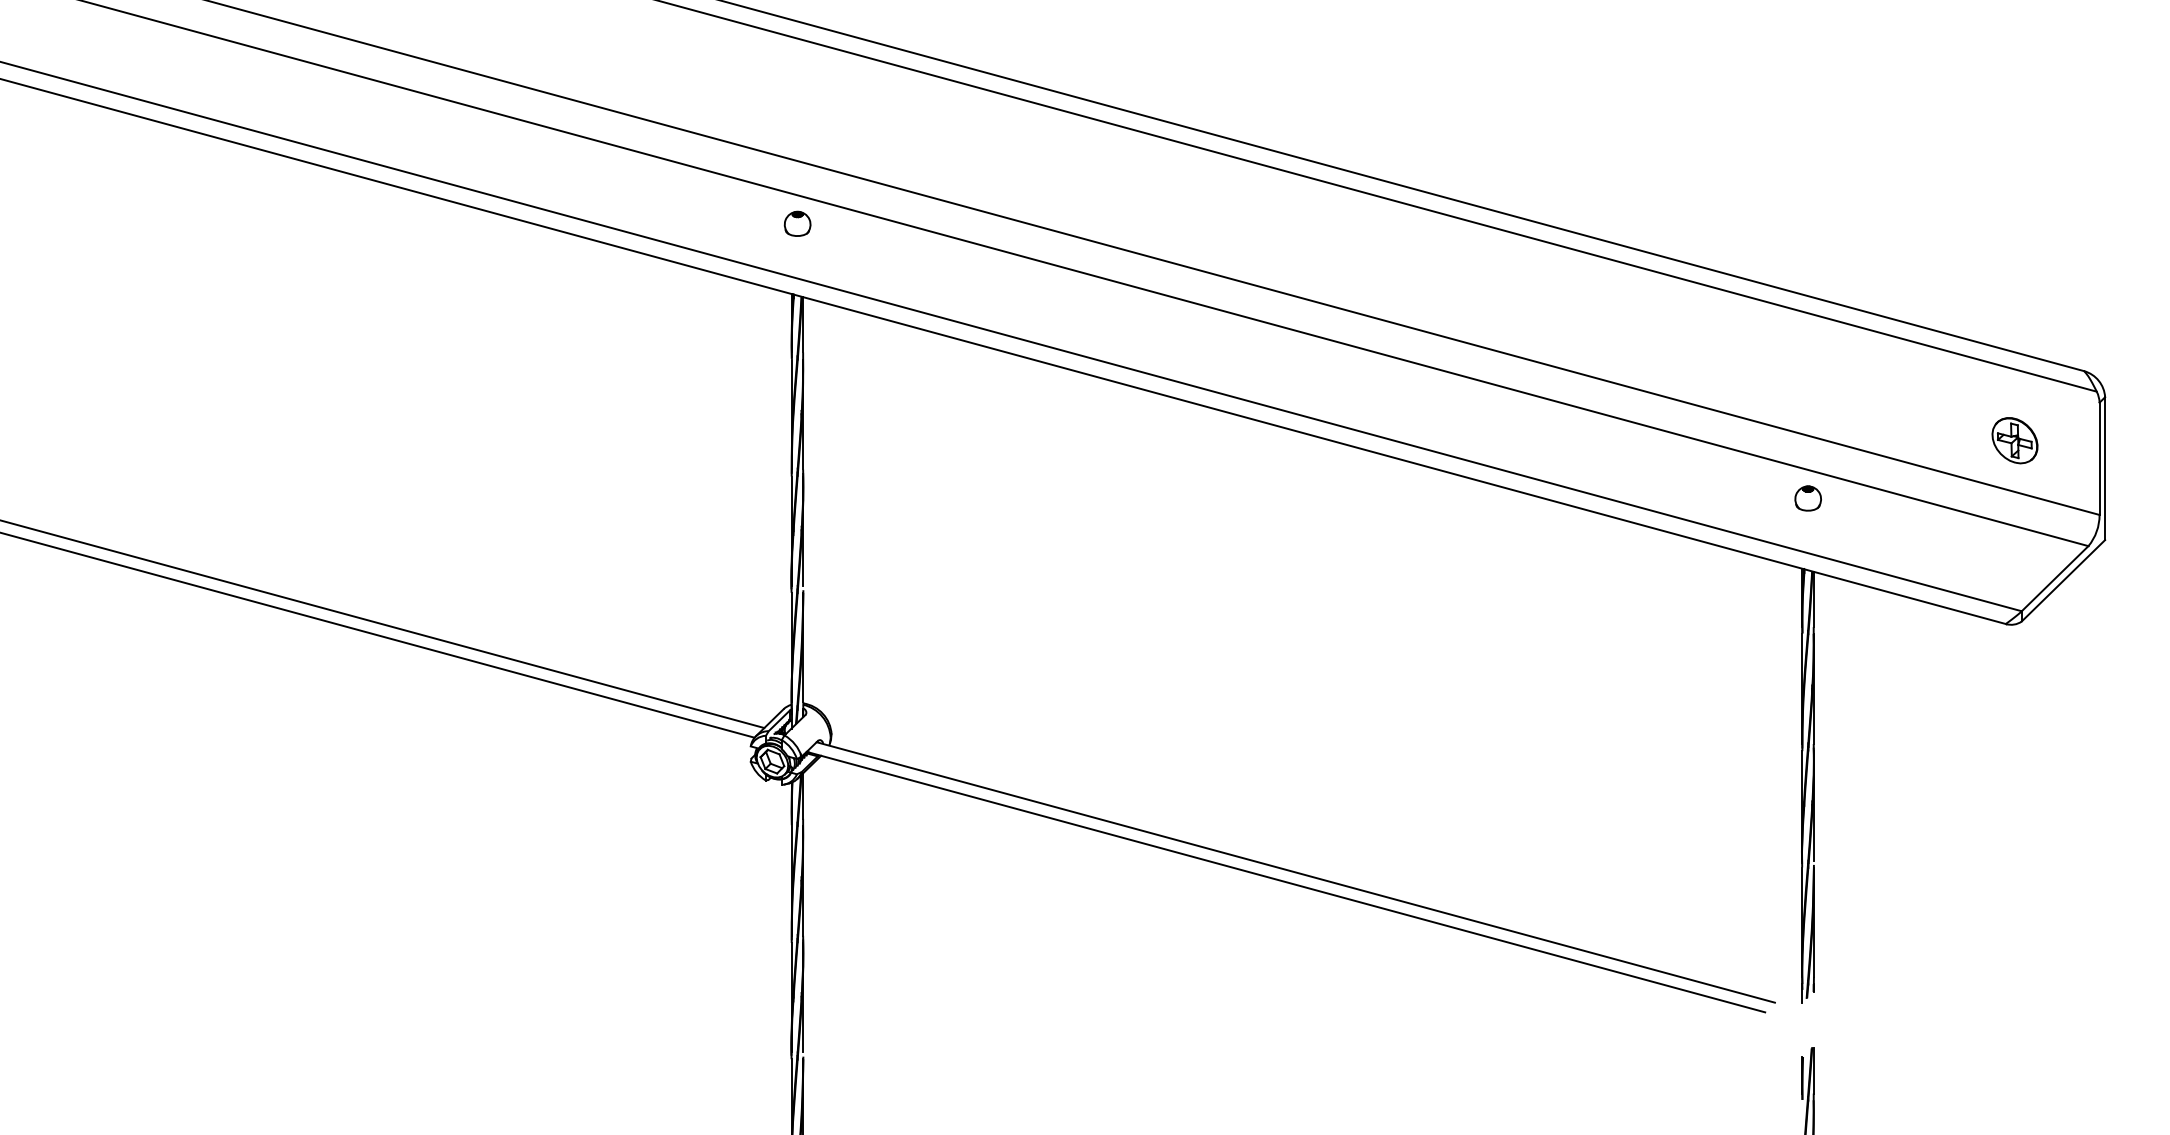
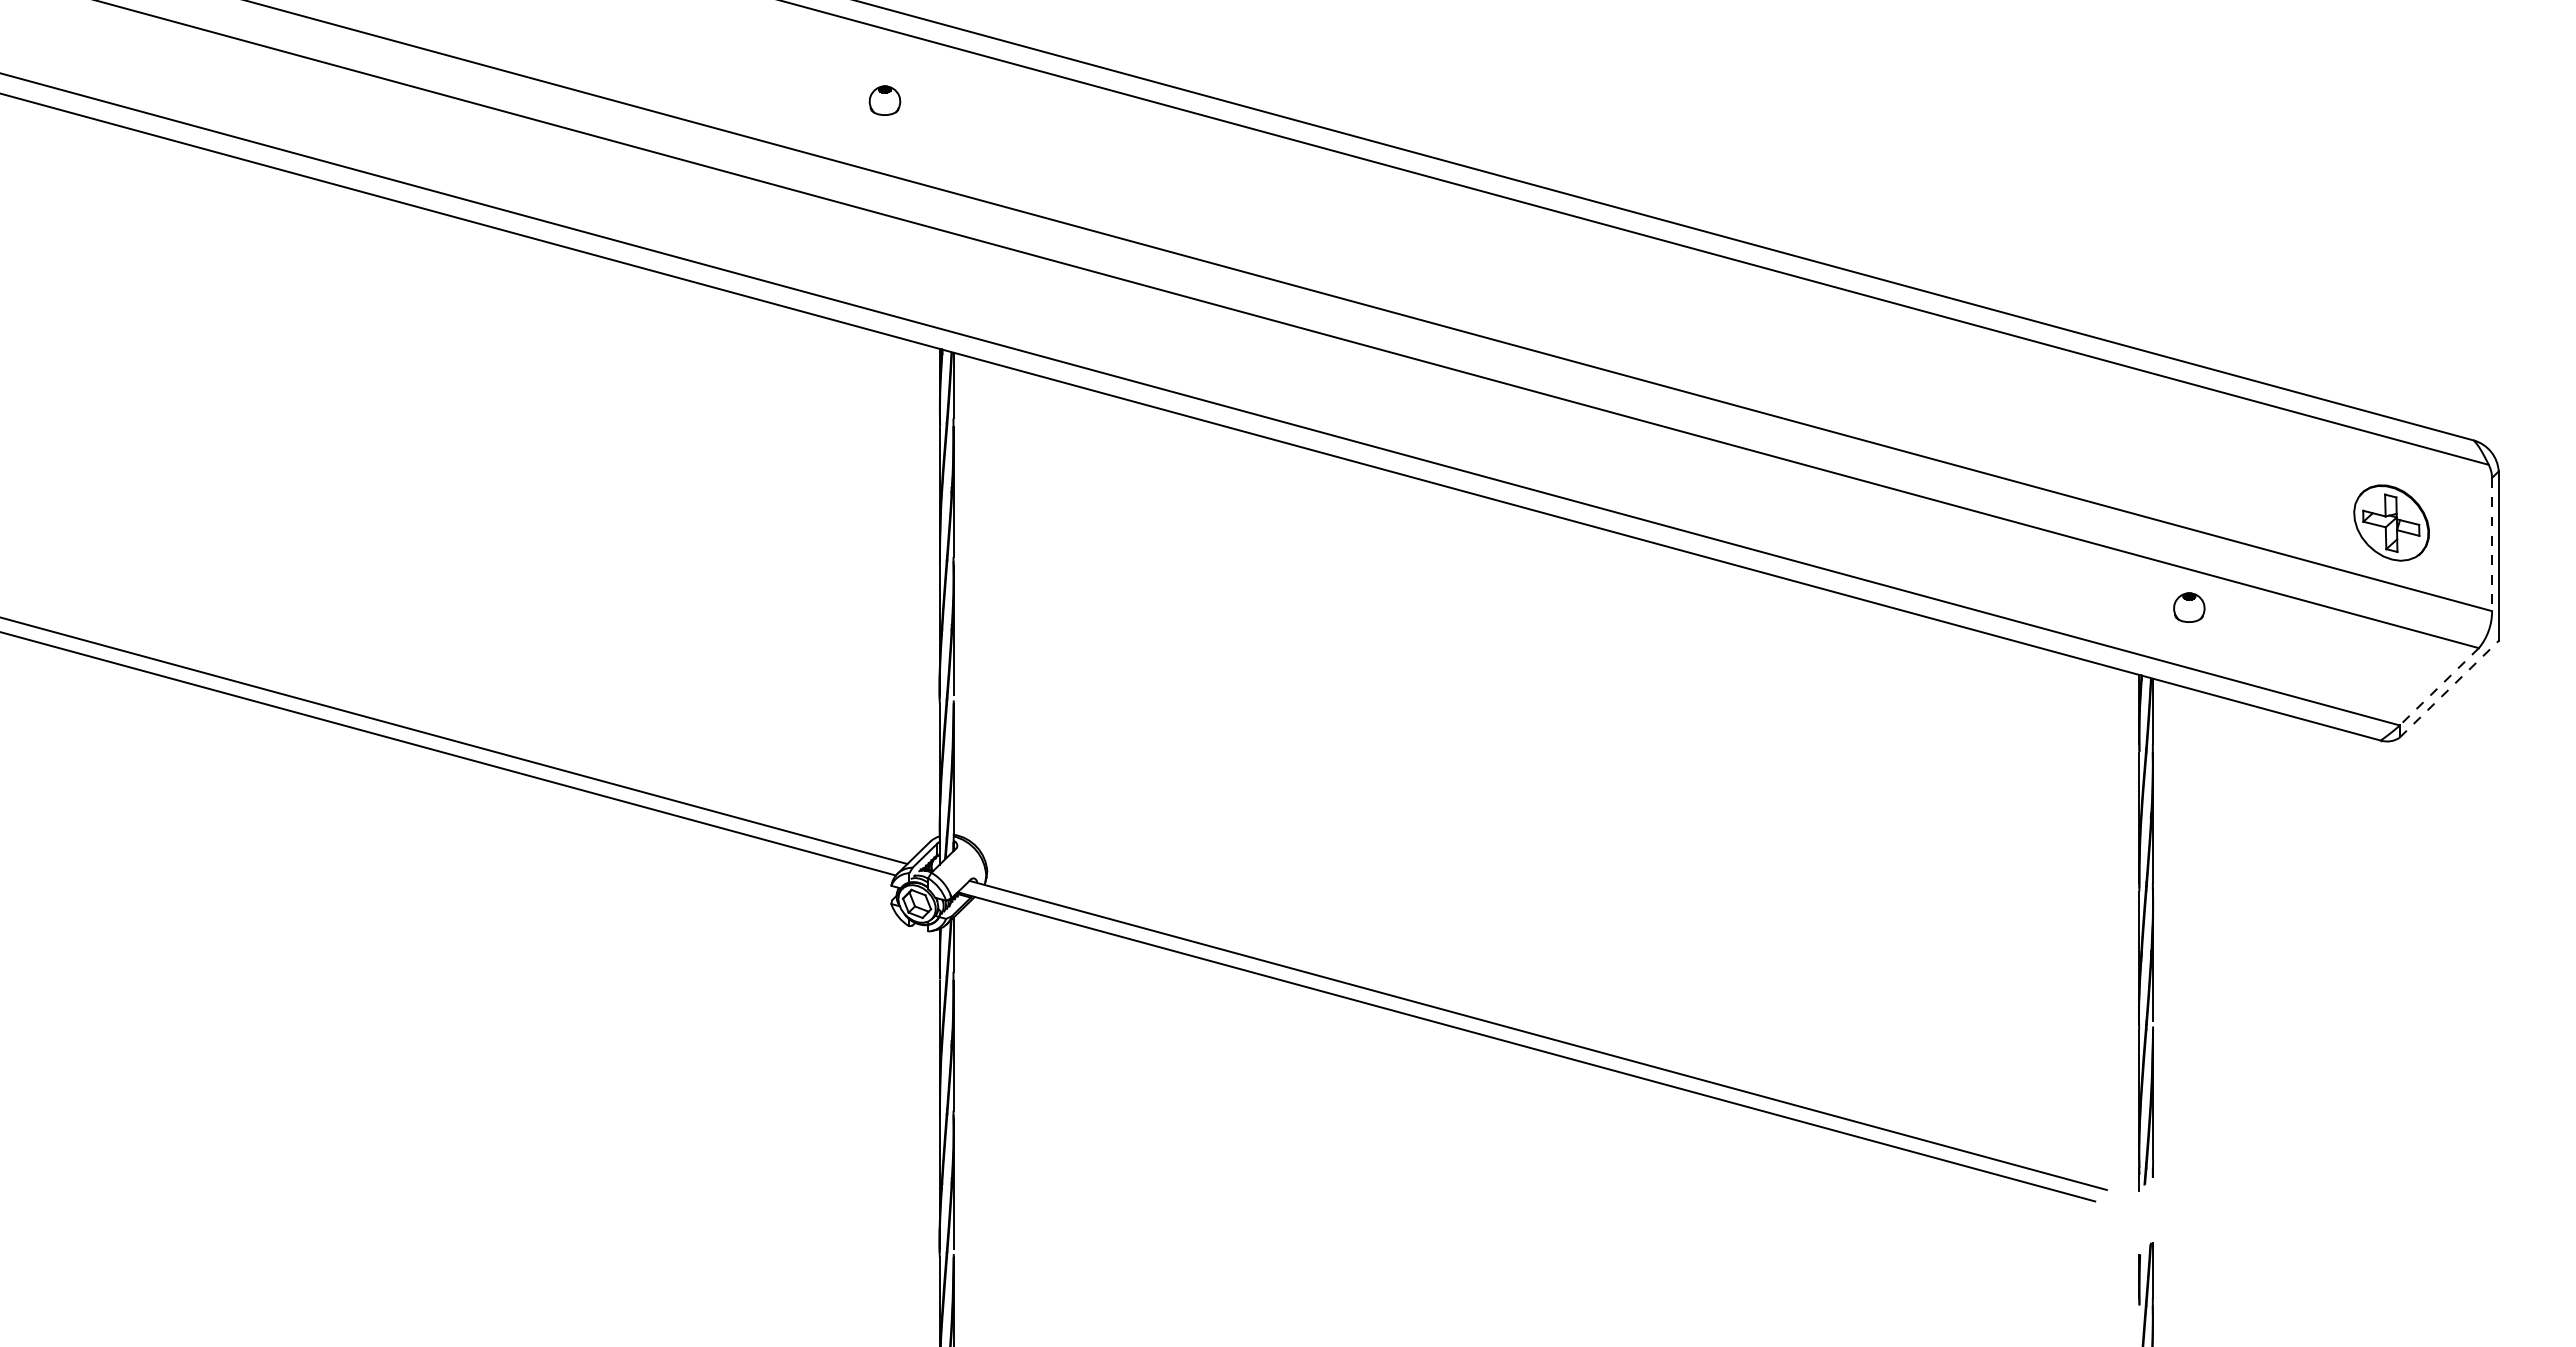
part: (797, 223) -> (884, 100), moved
part: (2014, 440) -> (2391, 522), size x1.4
line: (2099, 458) -> (2492, 544), solid -> dashed
part: (1808, 498) -> (2189, 607), moved
line: (2055, 579) -> (2439, 687), solid -> dashed
line: (2063, 580) -> (2449, 688), solid -> dashed

